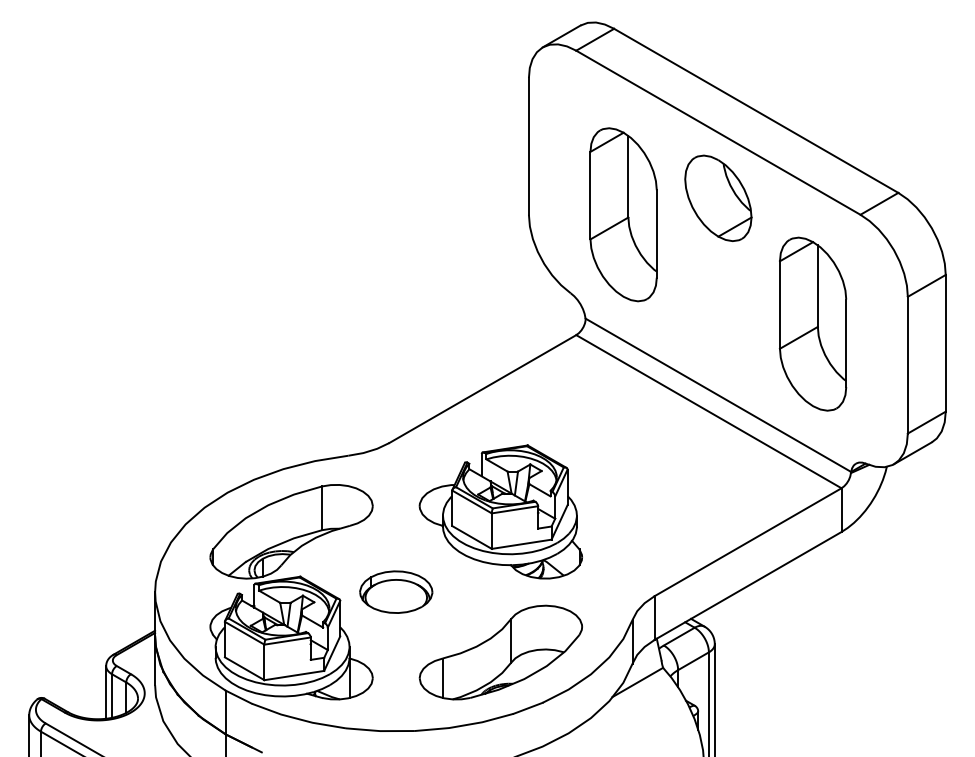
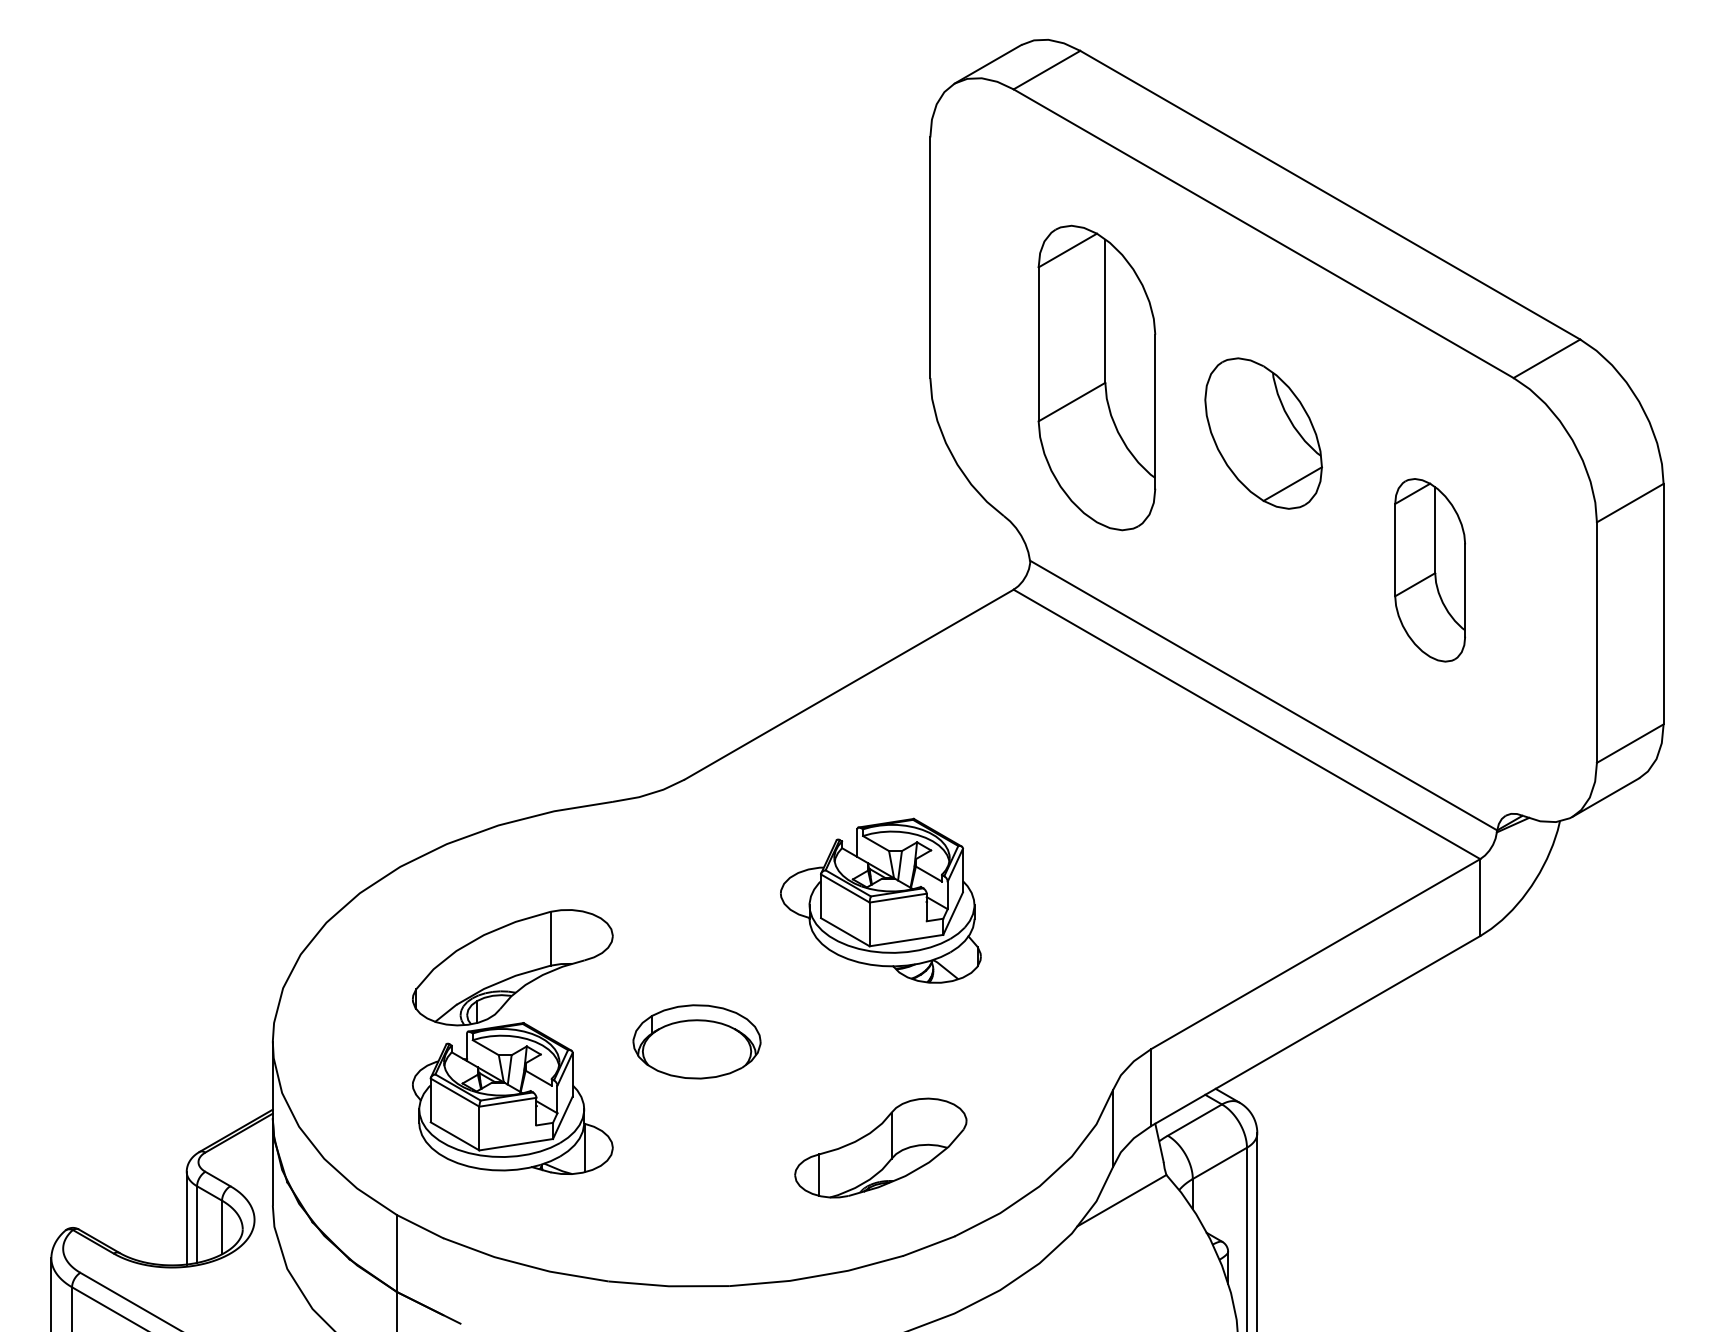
part: (718, 197) -> (1263, 432), moved
part: (812, 323) -> (1429, 569), size x0.6
part: (500, 511) -> (880, 899), size x0.7
part: (291, 592) -> (512, 1042), size x0.7
part: (500, 652) -> (880, 1147), size x0.6

